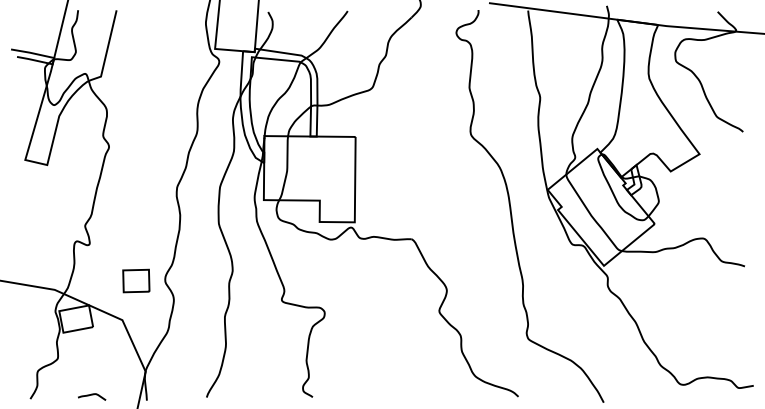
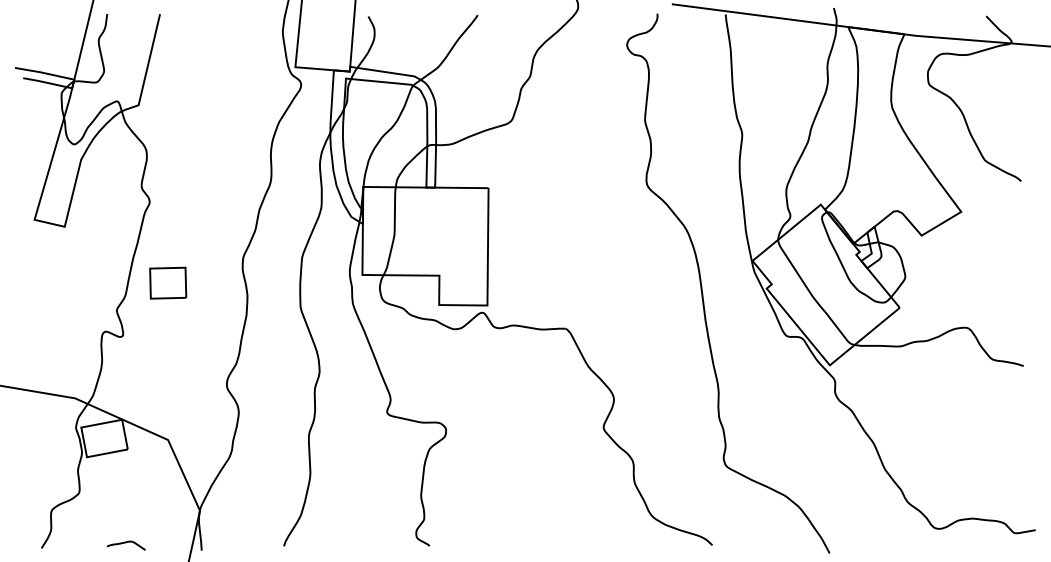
part: (136, 280) -> (168, 282), moved

